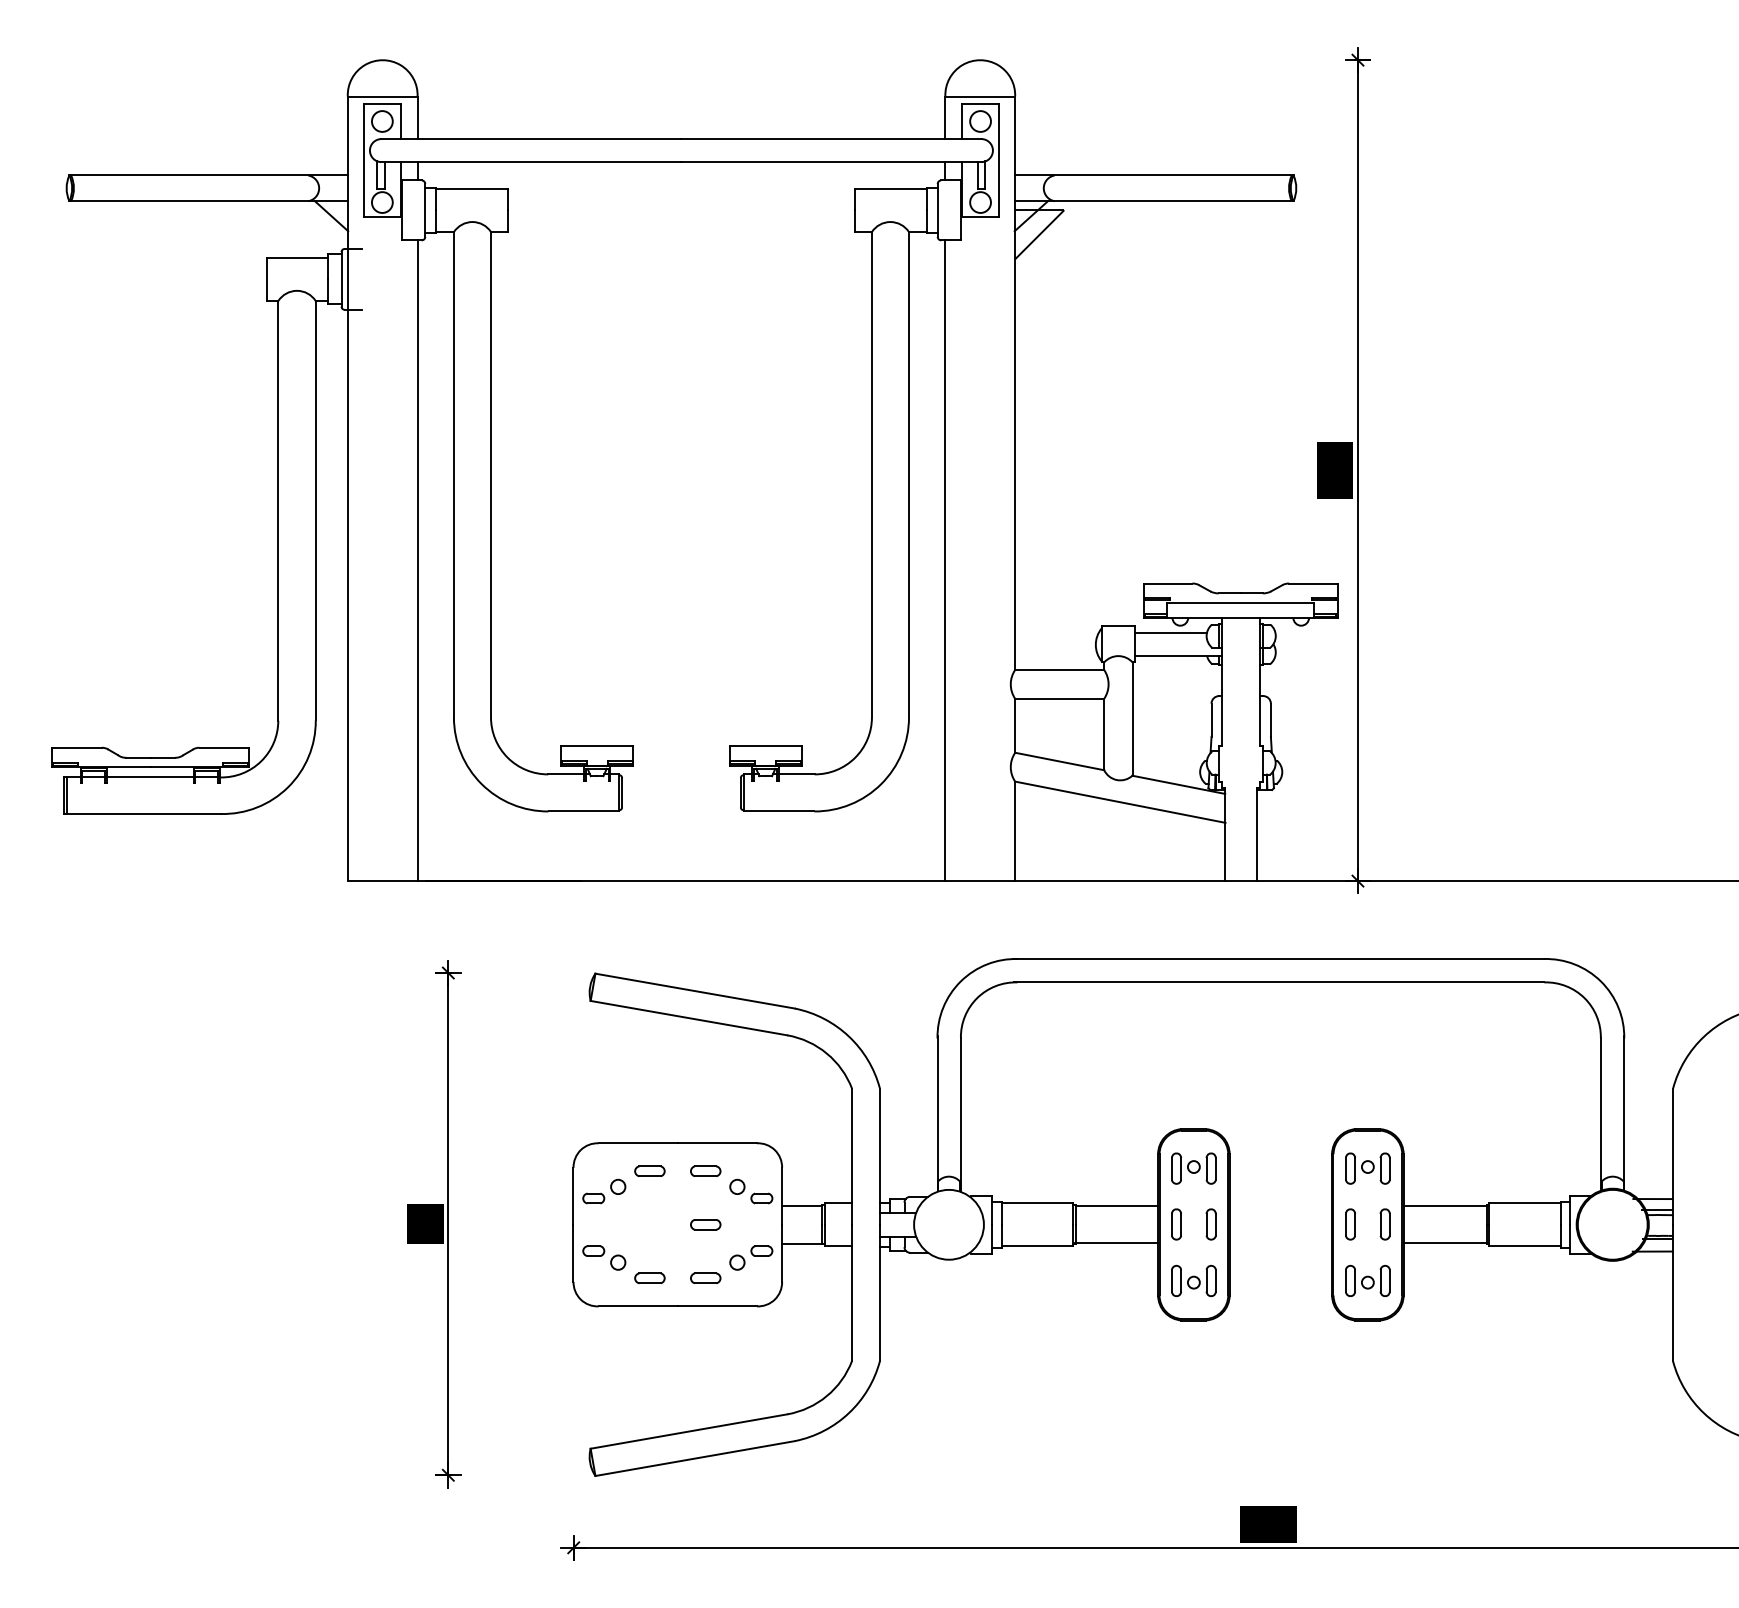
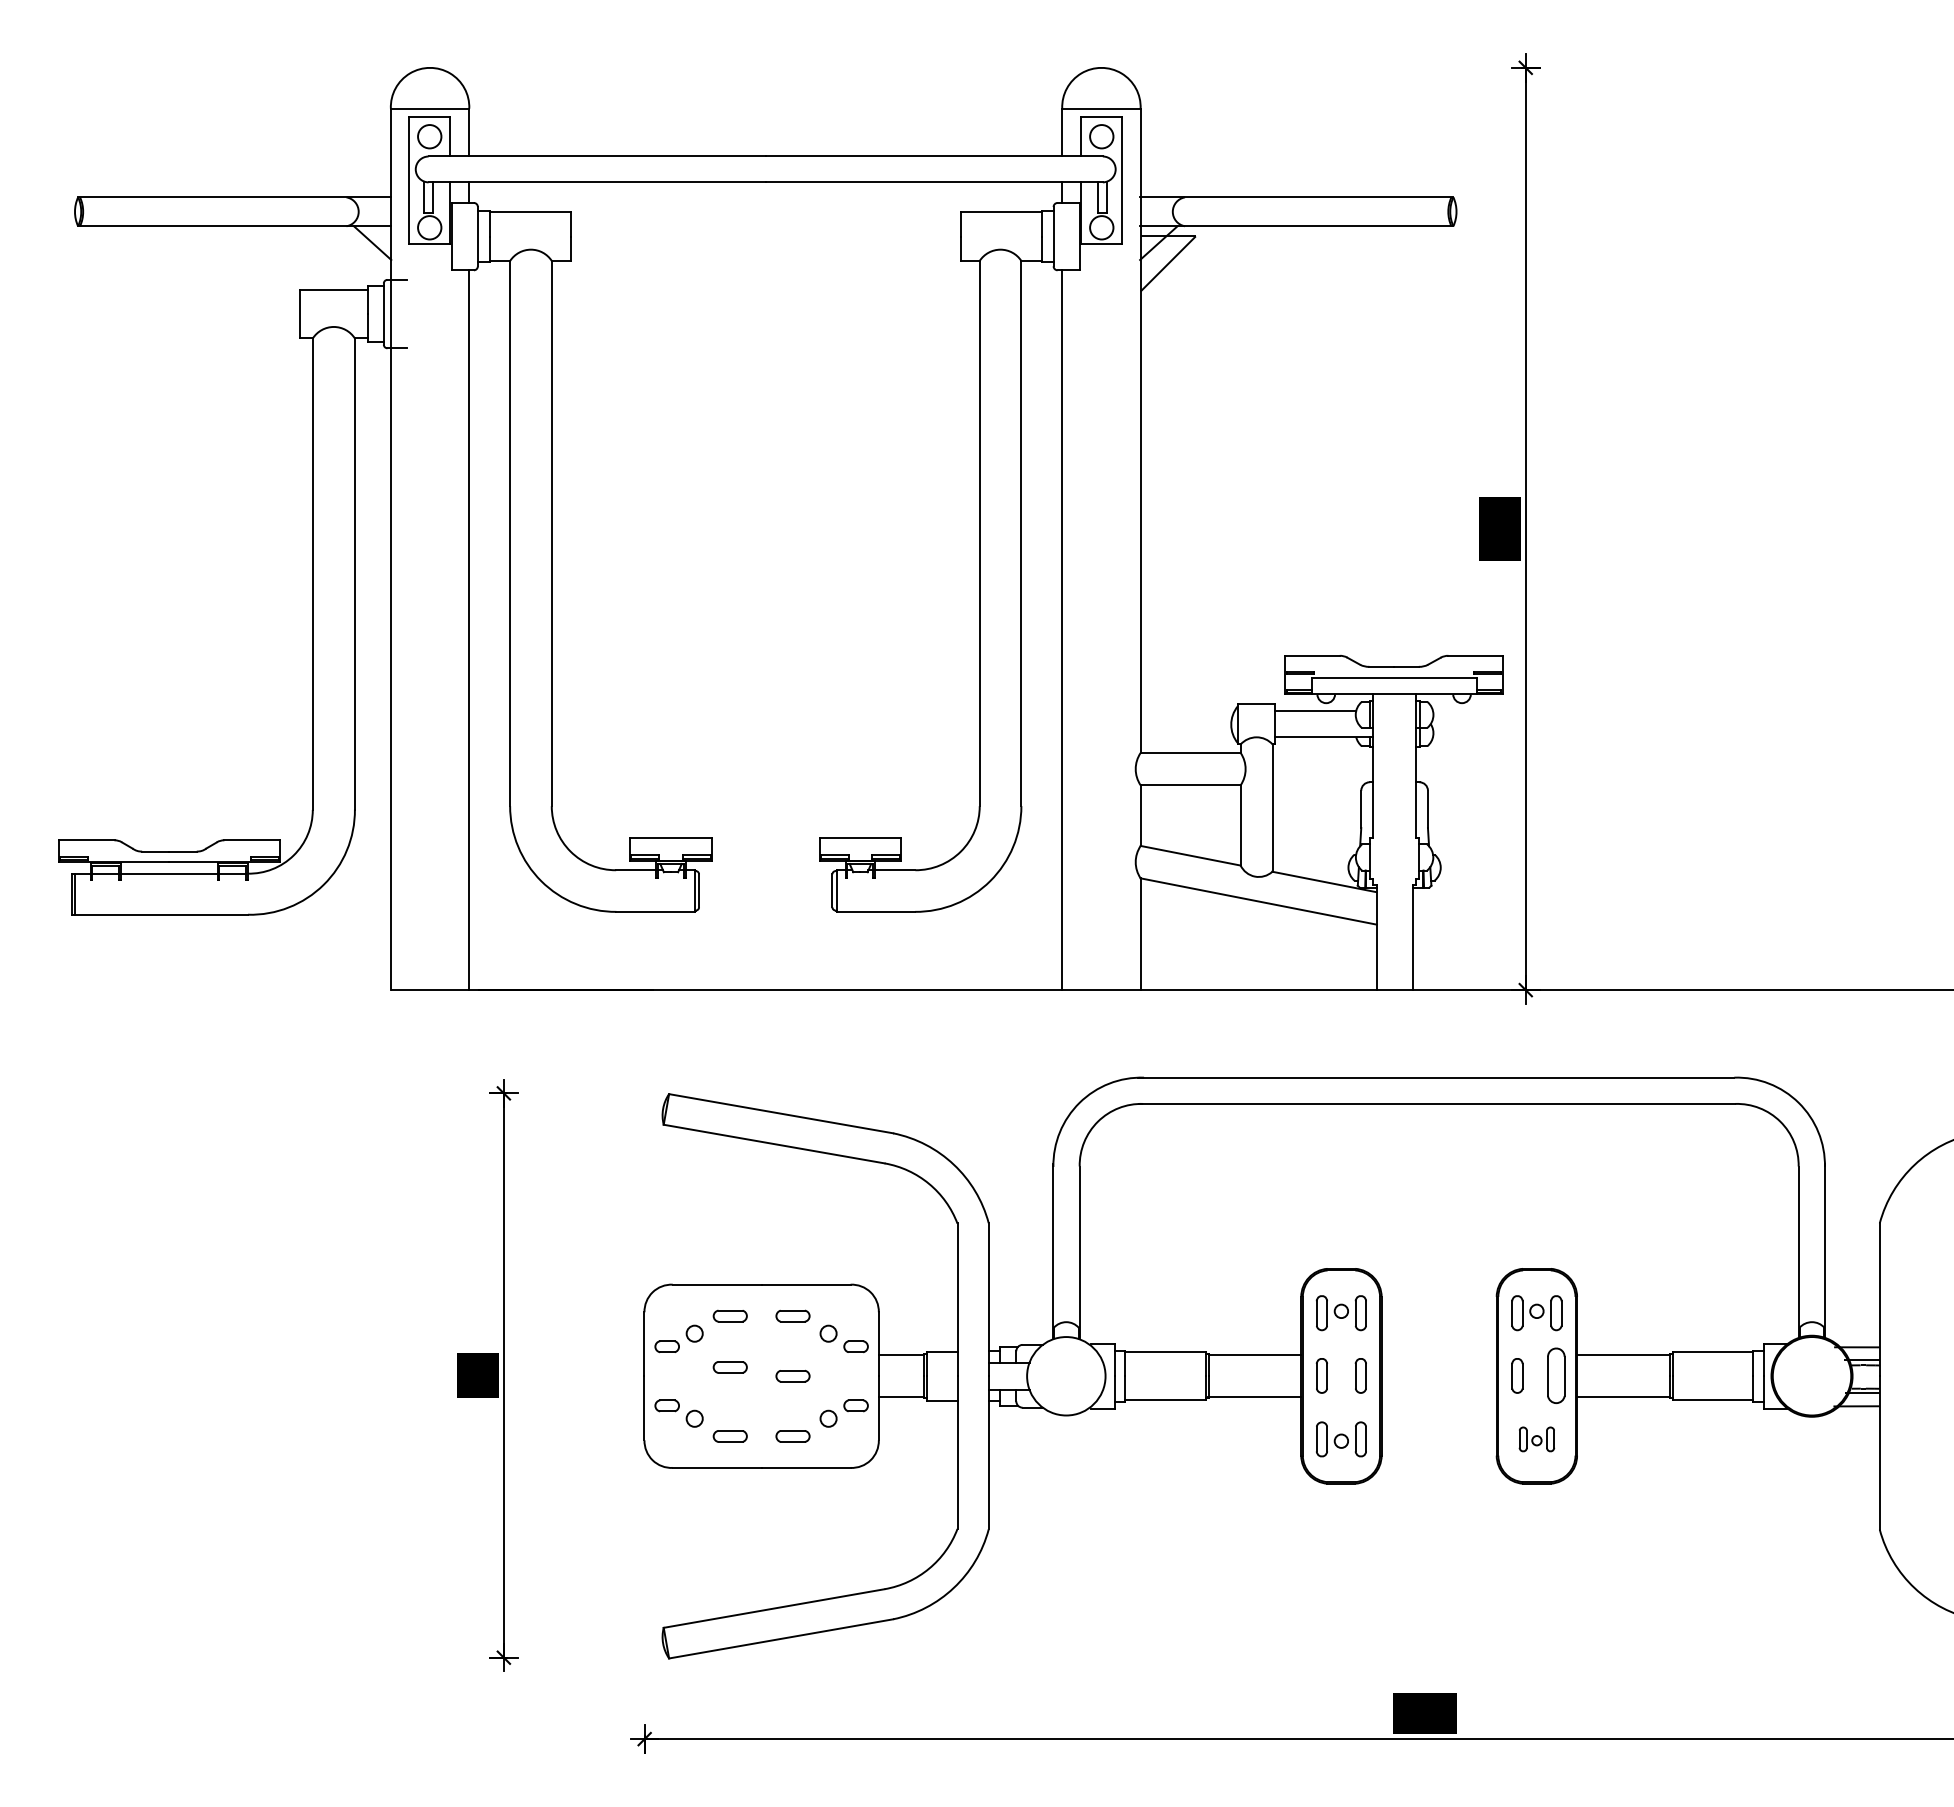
part: (649, 1217) -> (729, 1367), added
part: (1385, 1224) -> (1556, 1375), size x1.6
part: (1367, 1281) -> (1536, 1439), size x0.7

